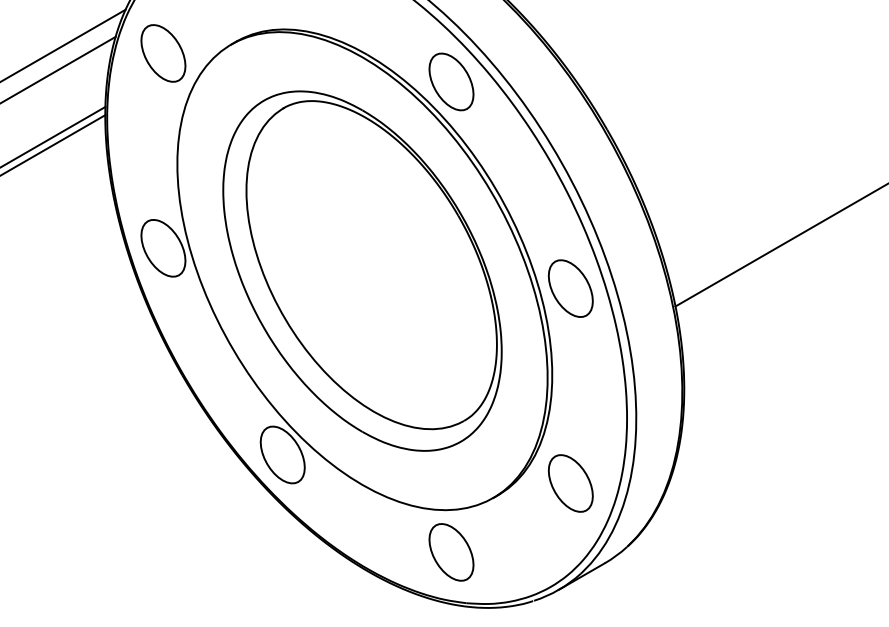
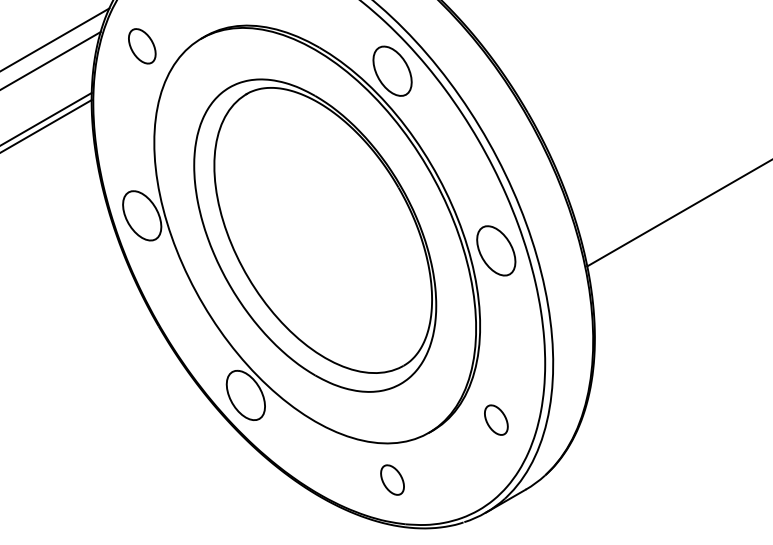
part: (163, 52) -> (142, 45), size x0.7
part: (571, 482) -> (496, 419), size x0.6
part: (451, 551) -> (392, 479), size x0.6

